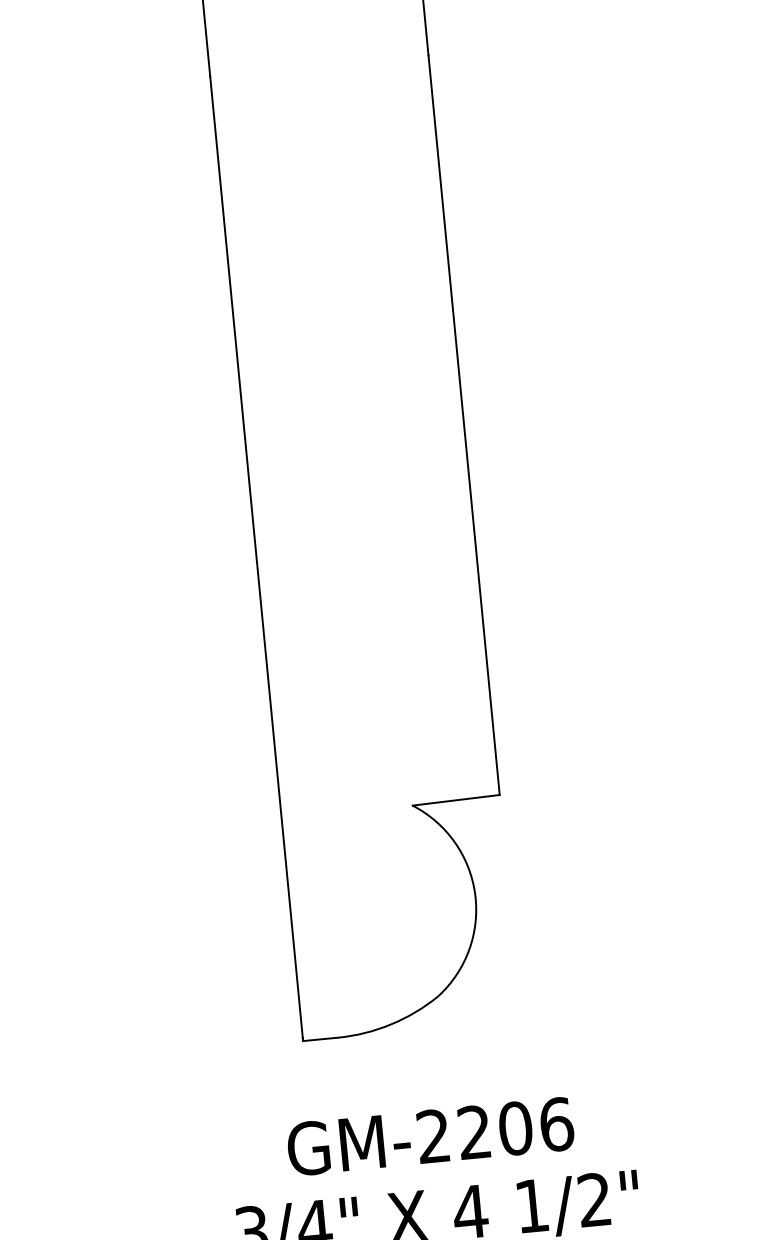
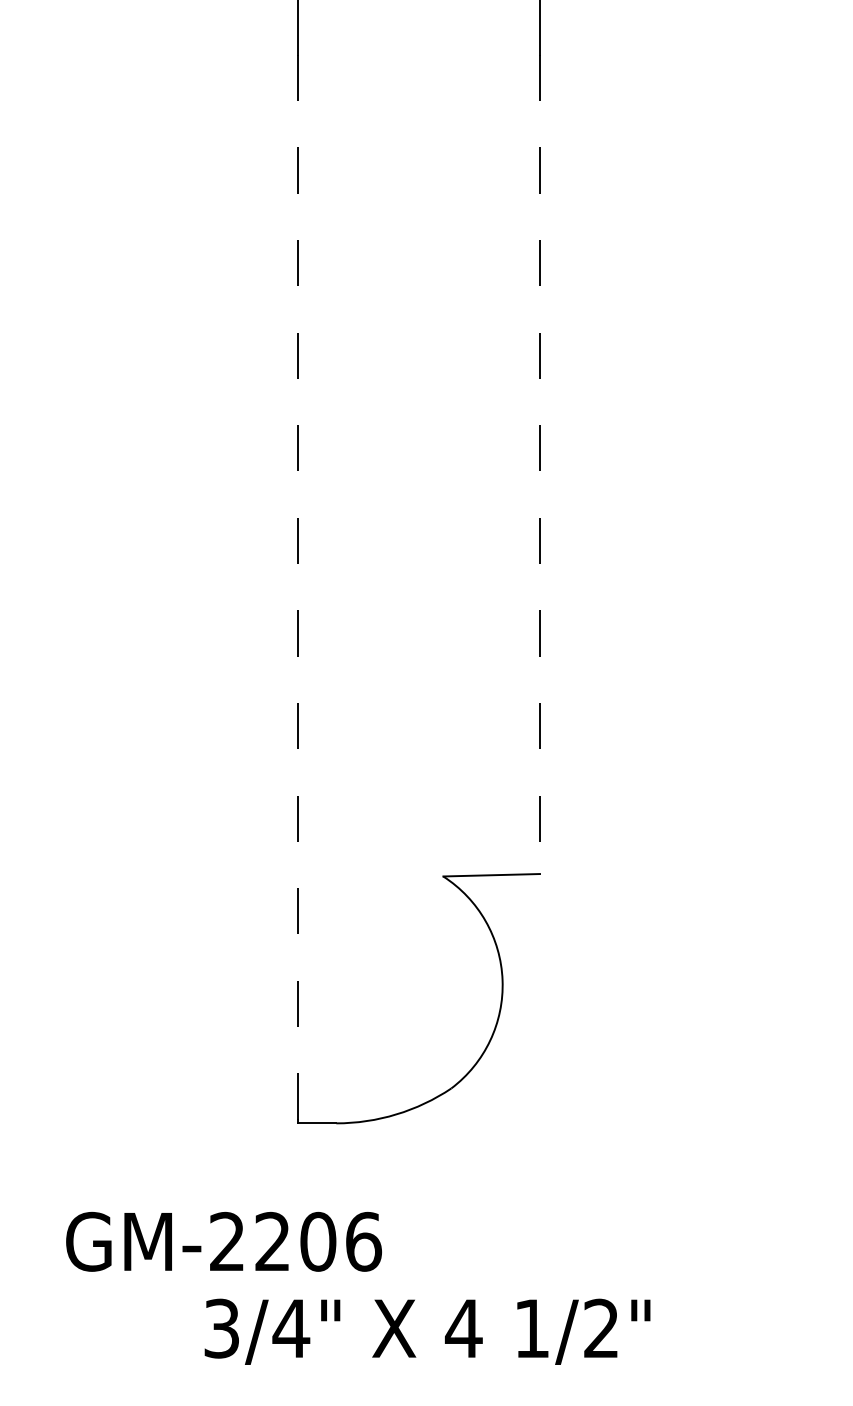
line: (463, 425) -> (539, 464), solid -> dashed
line: (256, 557) -> (298, 587), solid -> dashed
text: (430, 1136) -> (223, 1241), moved

